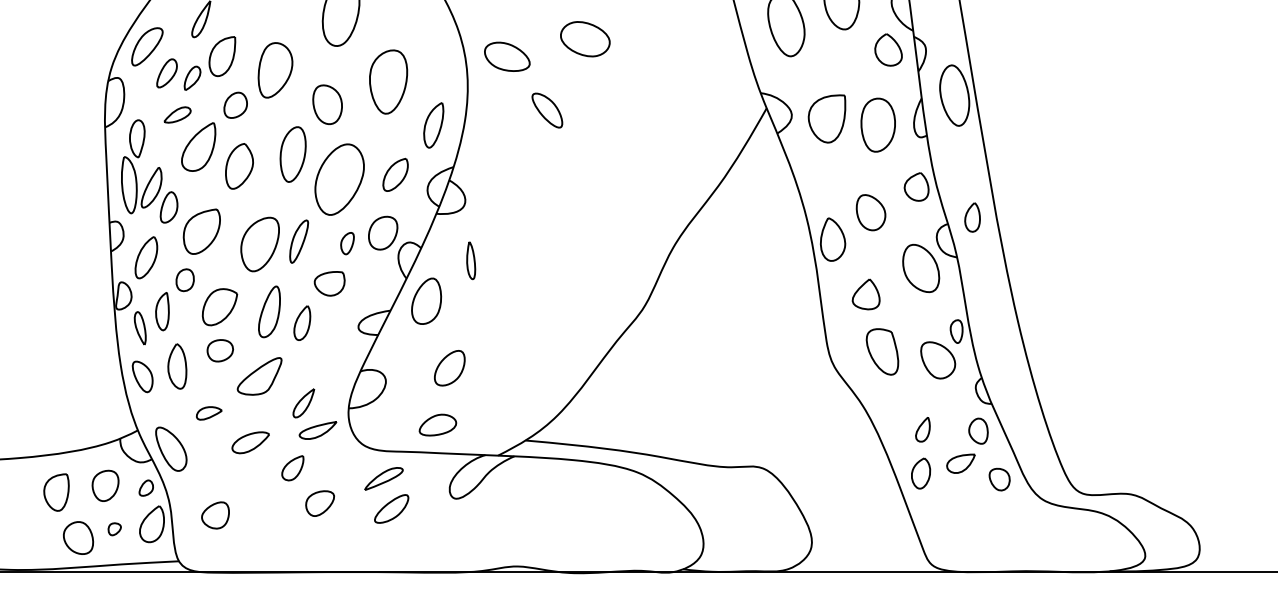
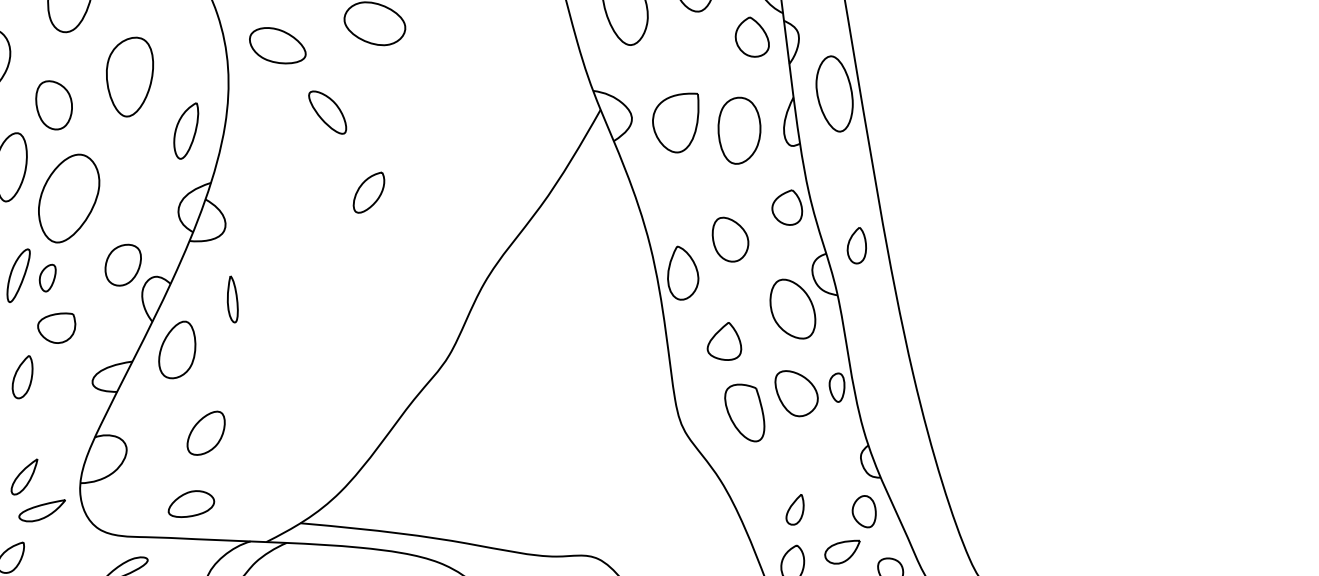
part: (395, 174) -> (368, 192), moved
part: (347, 243) -> (47, 278), moved
part: (938, 360) -> (797, 393), moved

